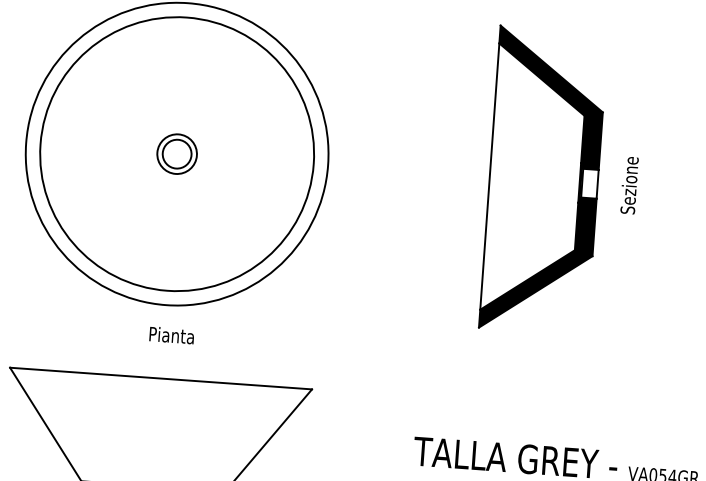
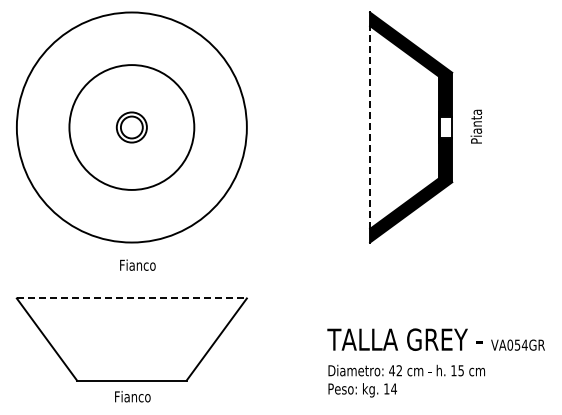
circle: (176, 154) -> (131, 127), size x0.6
line: (490, 176) -> (370, 127), solid -> dashed
text: (629, 185) -> (476, 126), Sezione -> Pianta
text: (171, 334) -> (137, 264), Pianta -> Fianco
line: (161, 378) -> (132, 298), solid -> dashed

